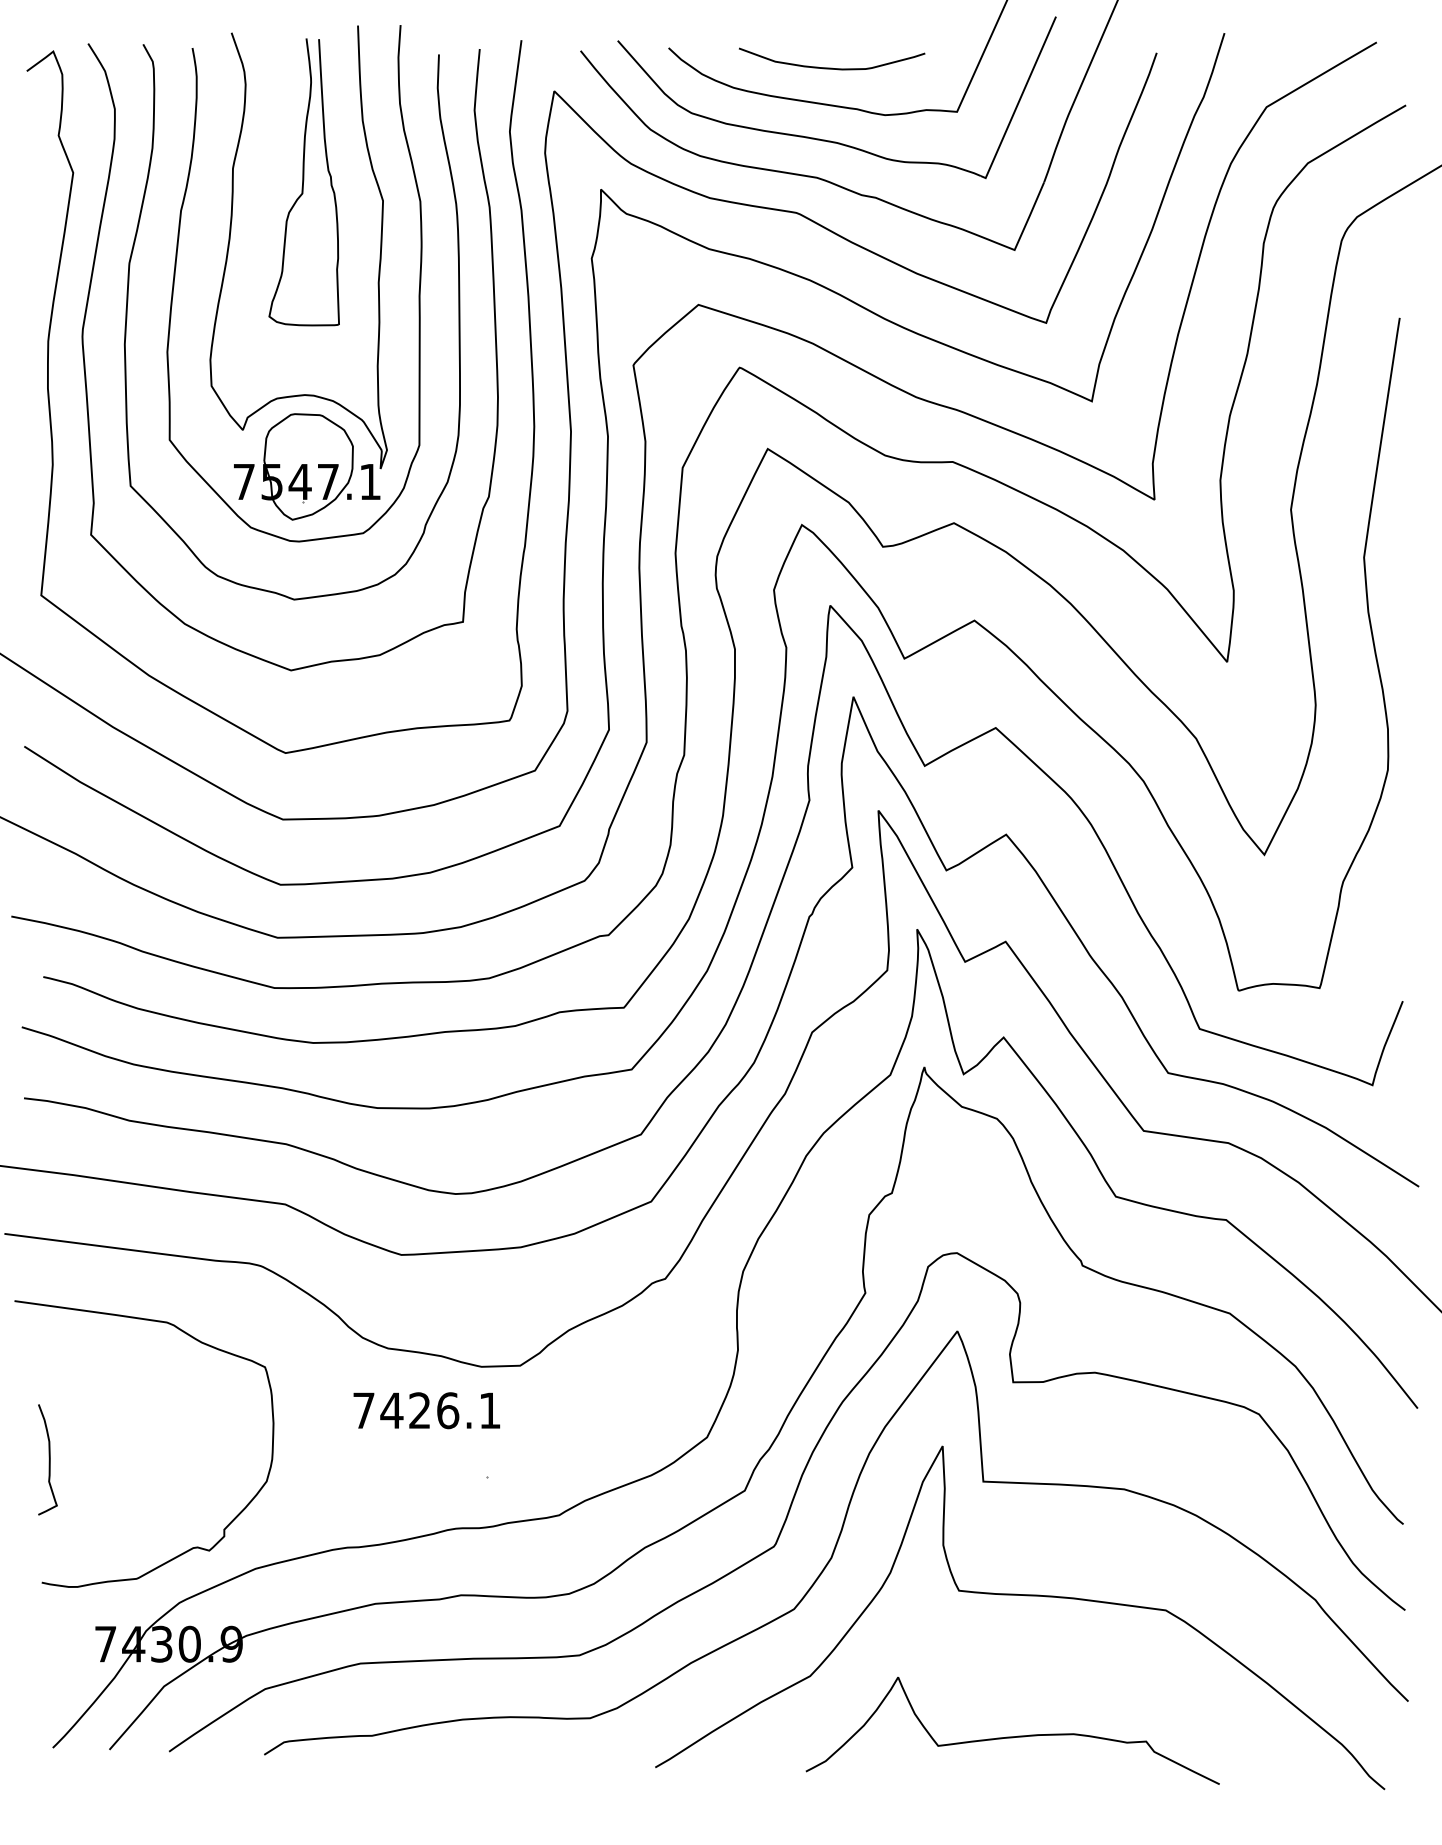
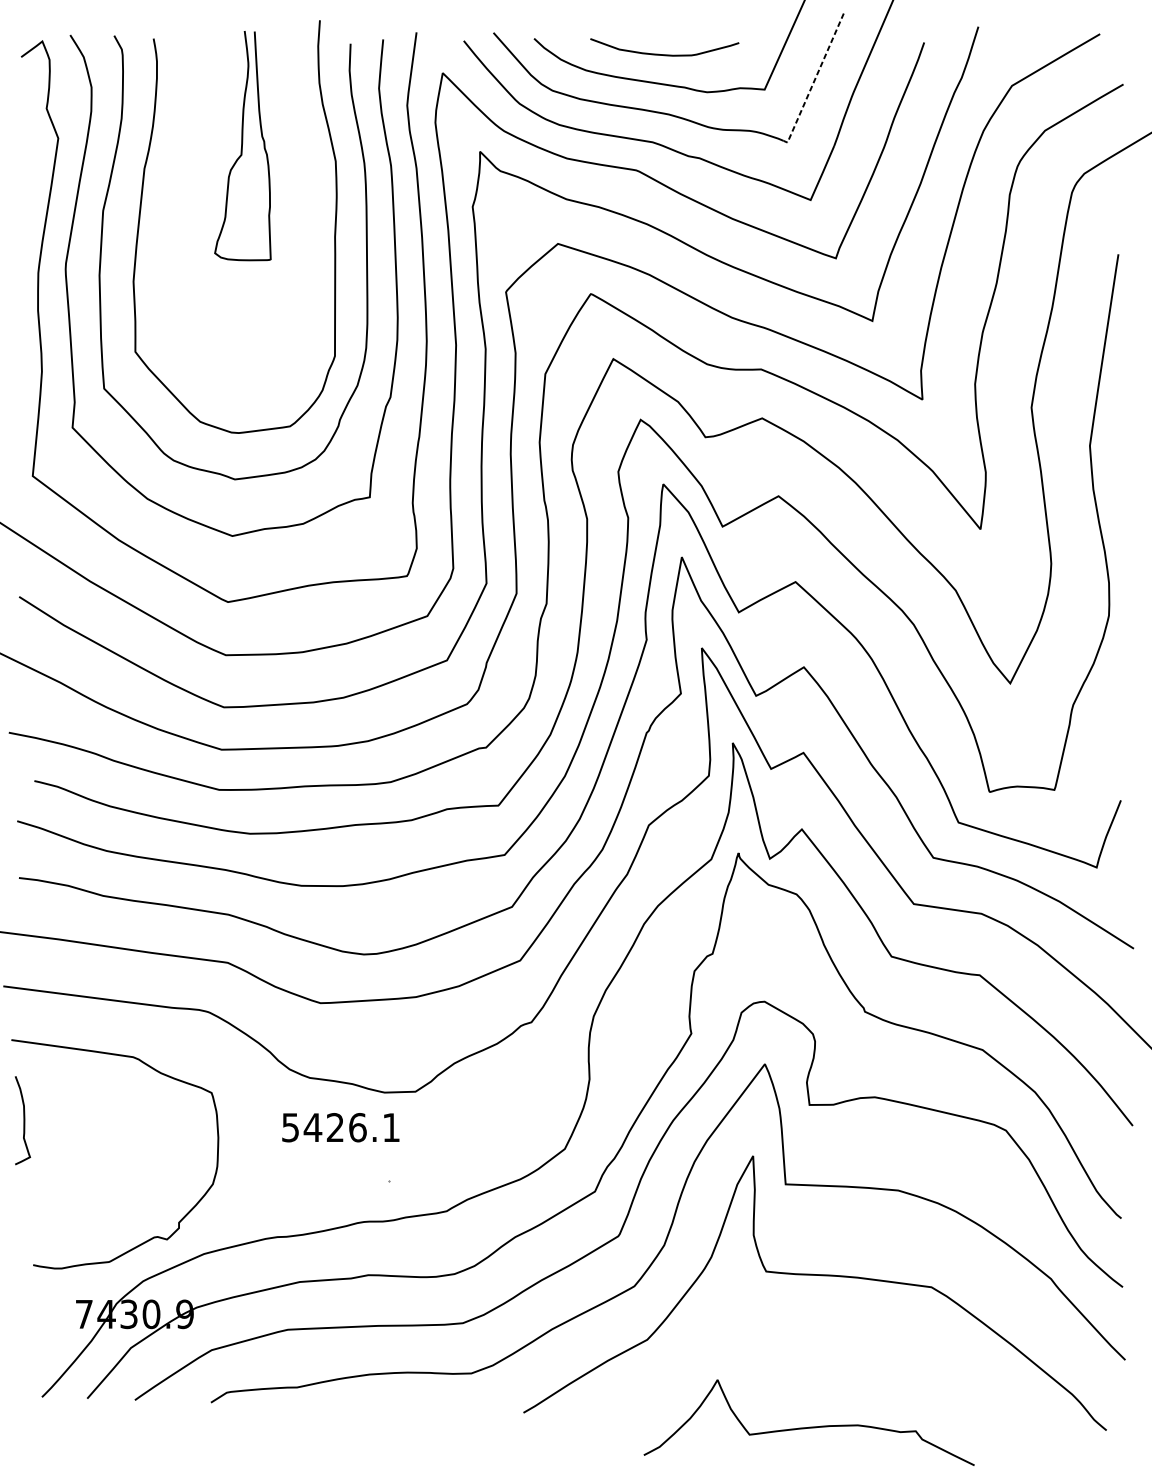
line: (1019, 100) -> (814, 80), solid -> dashed
part: (227, 261) -> (181, 209), removed
text: (363, 1410) -> (290, 1127), 7426.1 -> 5426.1
curve: (48, 1459) -> (23, 1120), moved
curve: (1012, 1736) -> (808, 1427), moved

